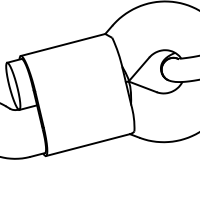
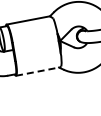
line: (89, 144) -> (38, 71), solid -> dashed

